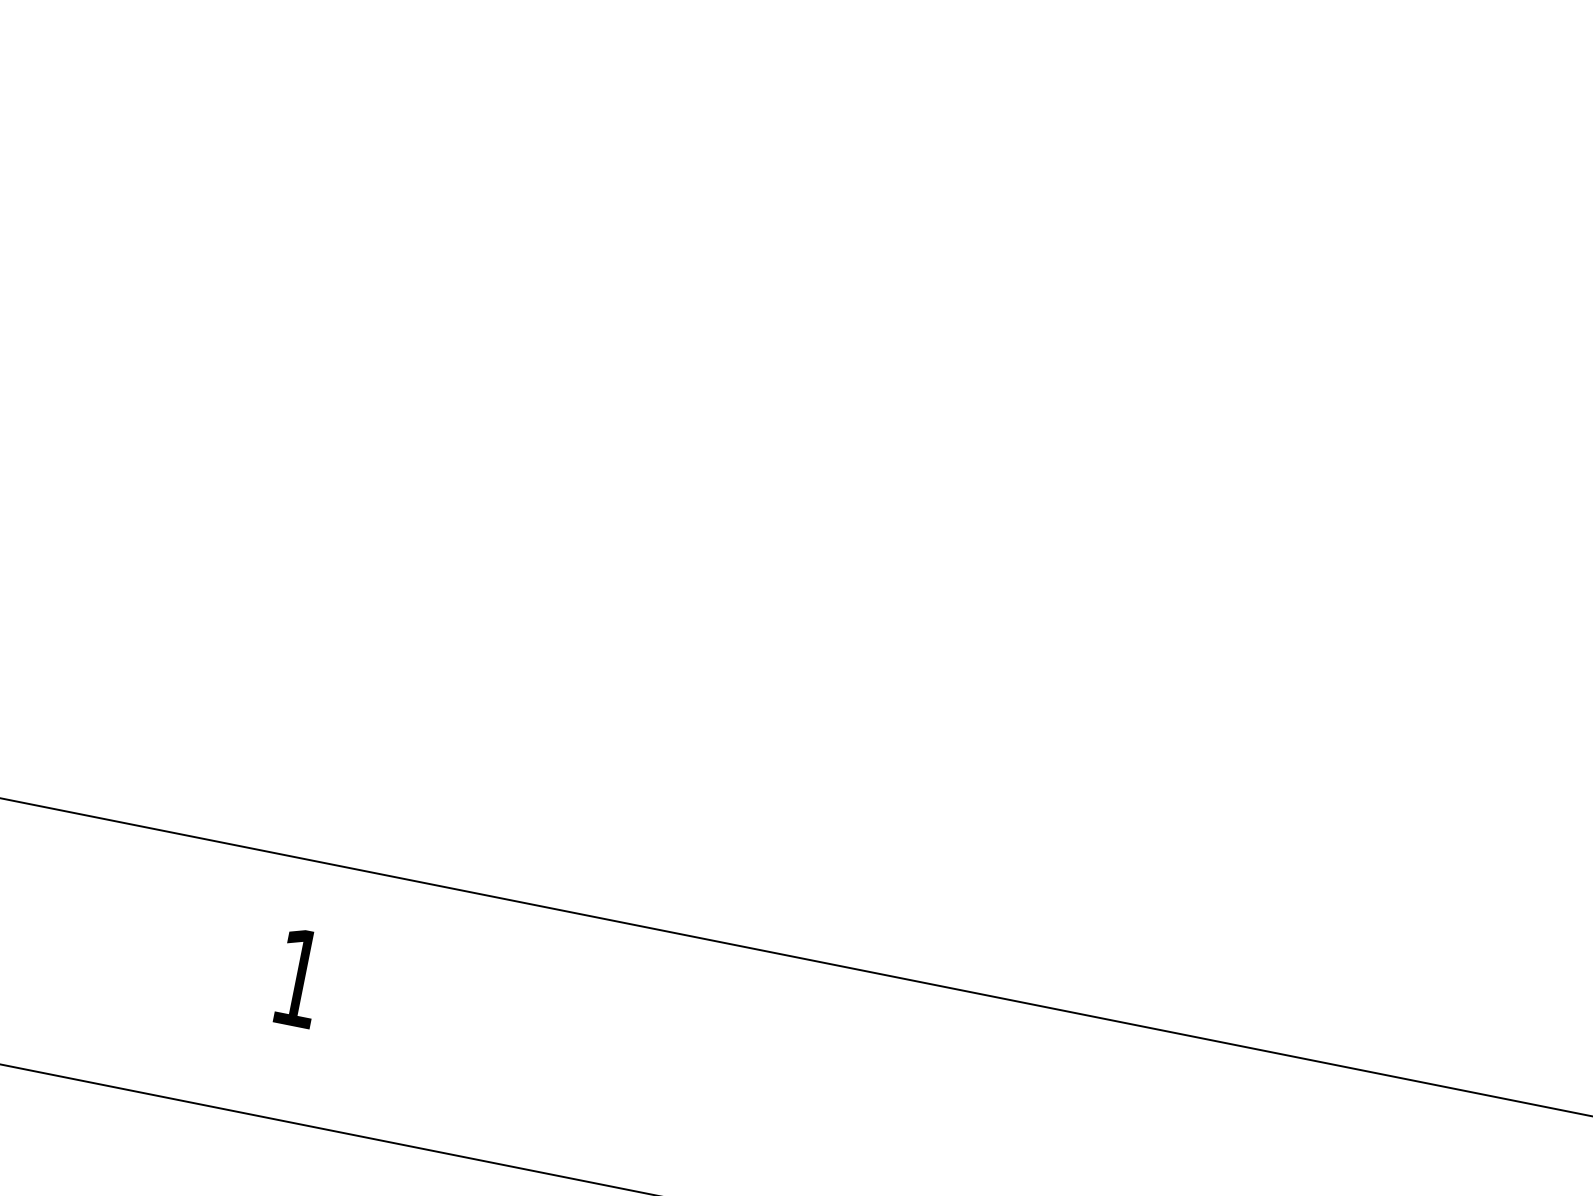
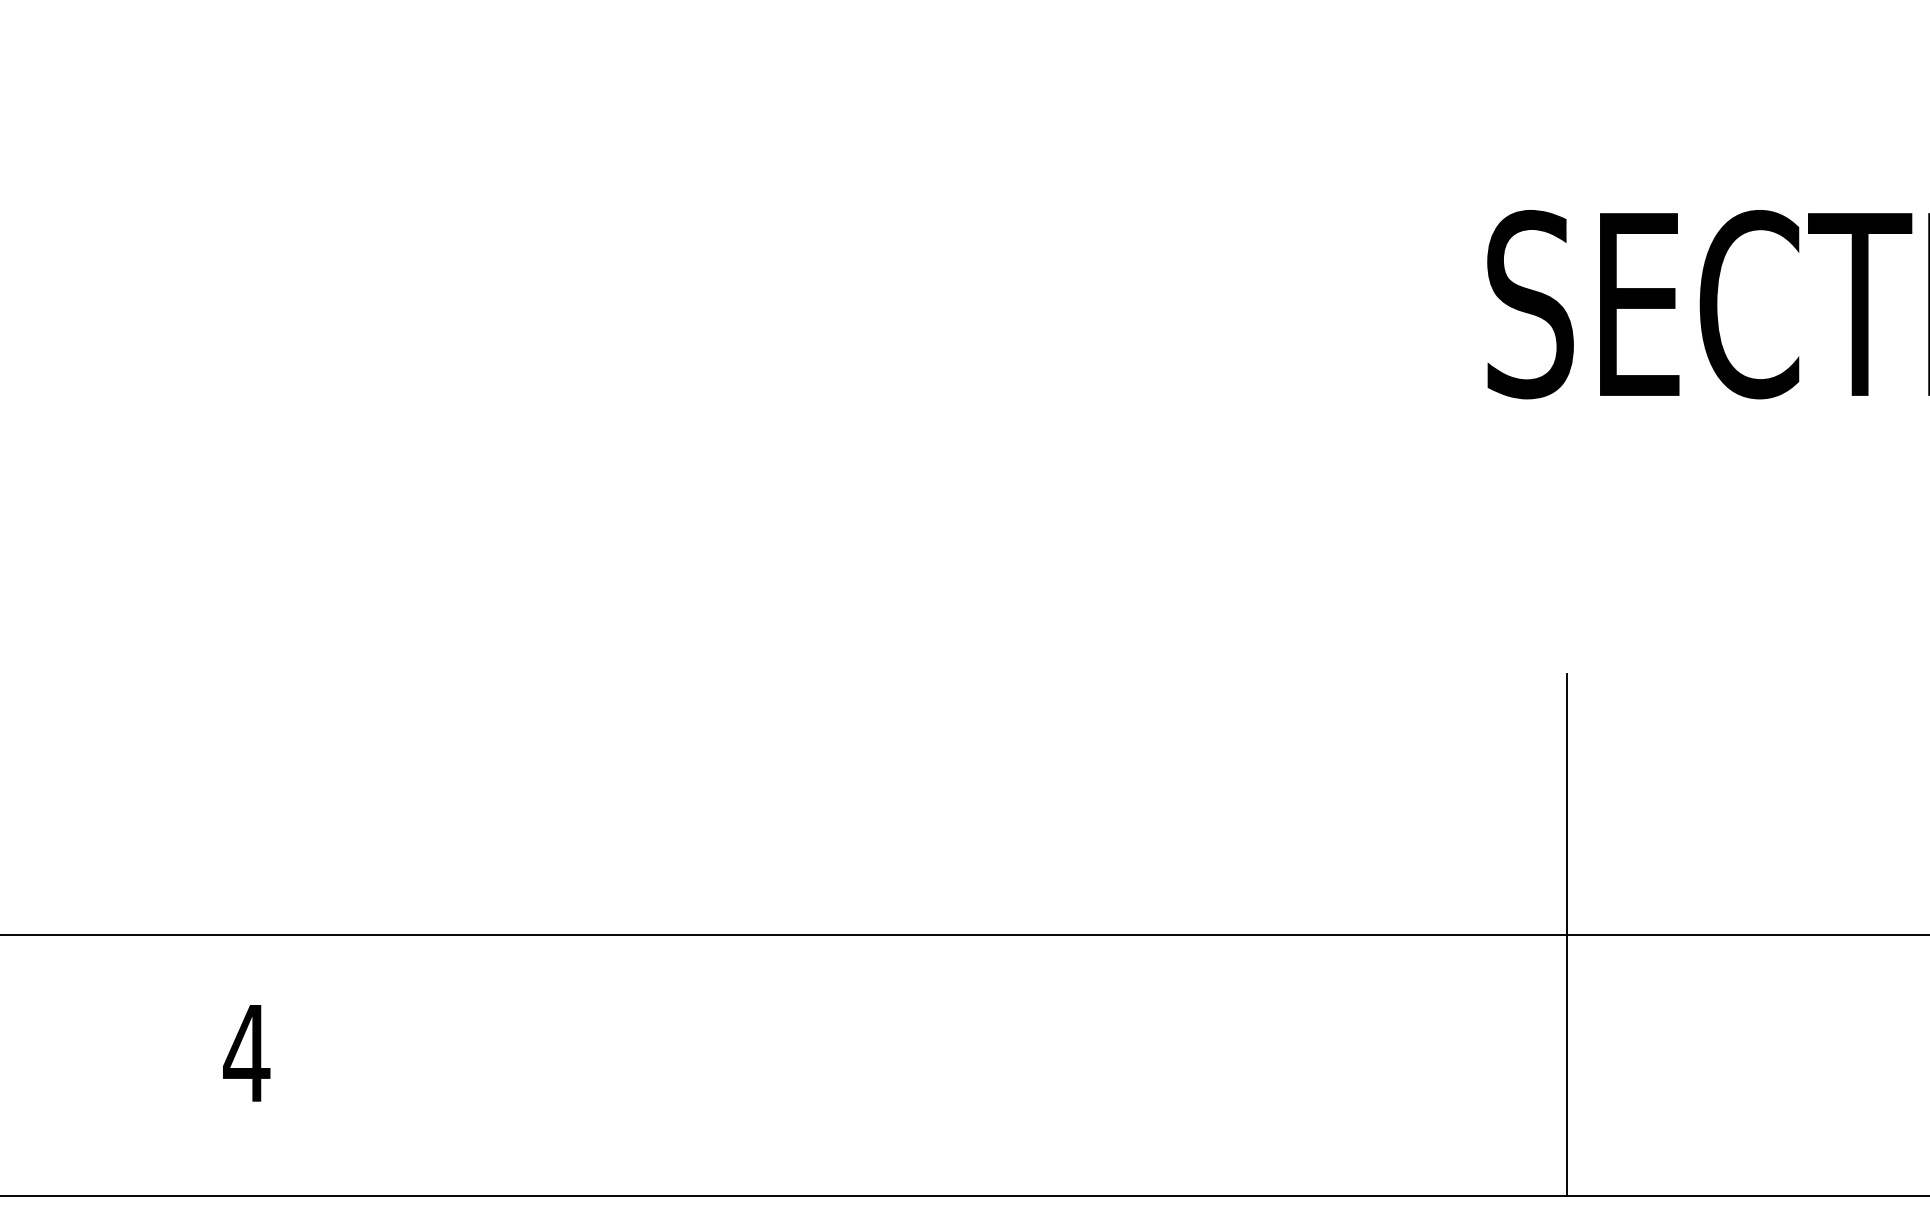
text: (298, 978) -> (246, 1053), 1 -> 4

